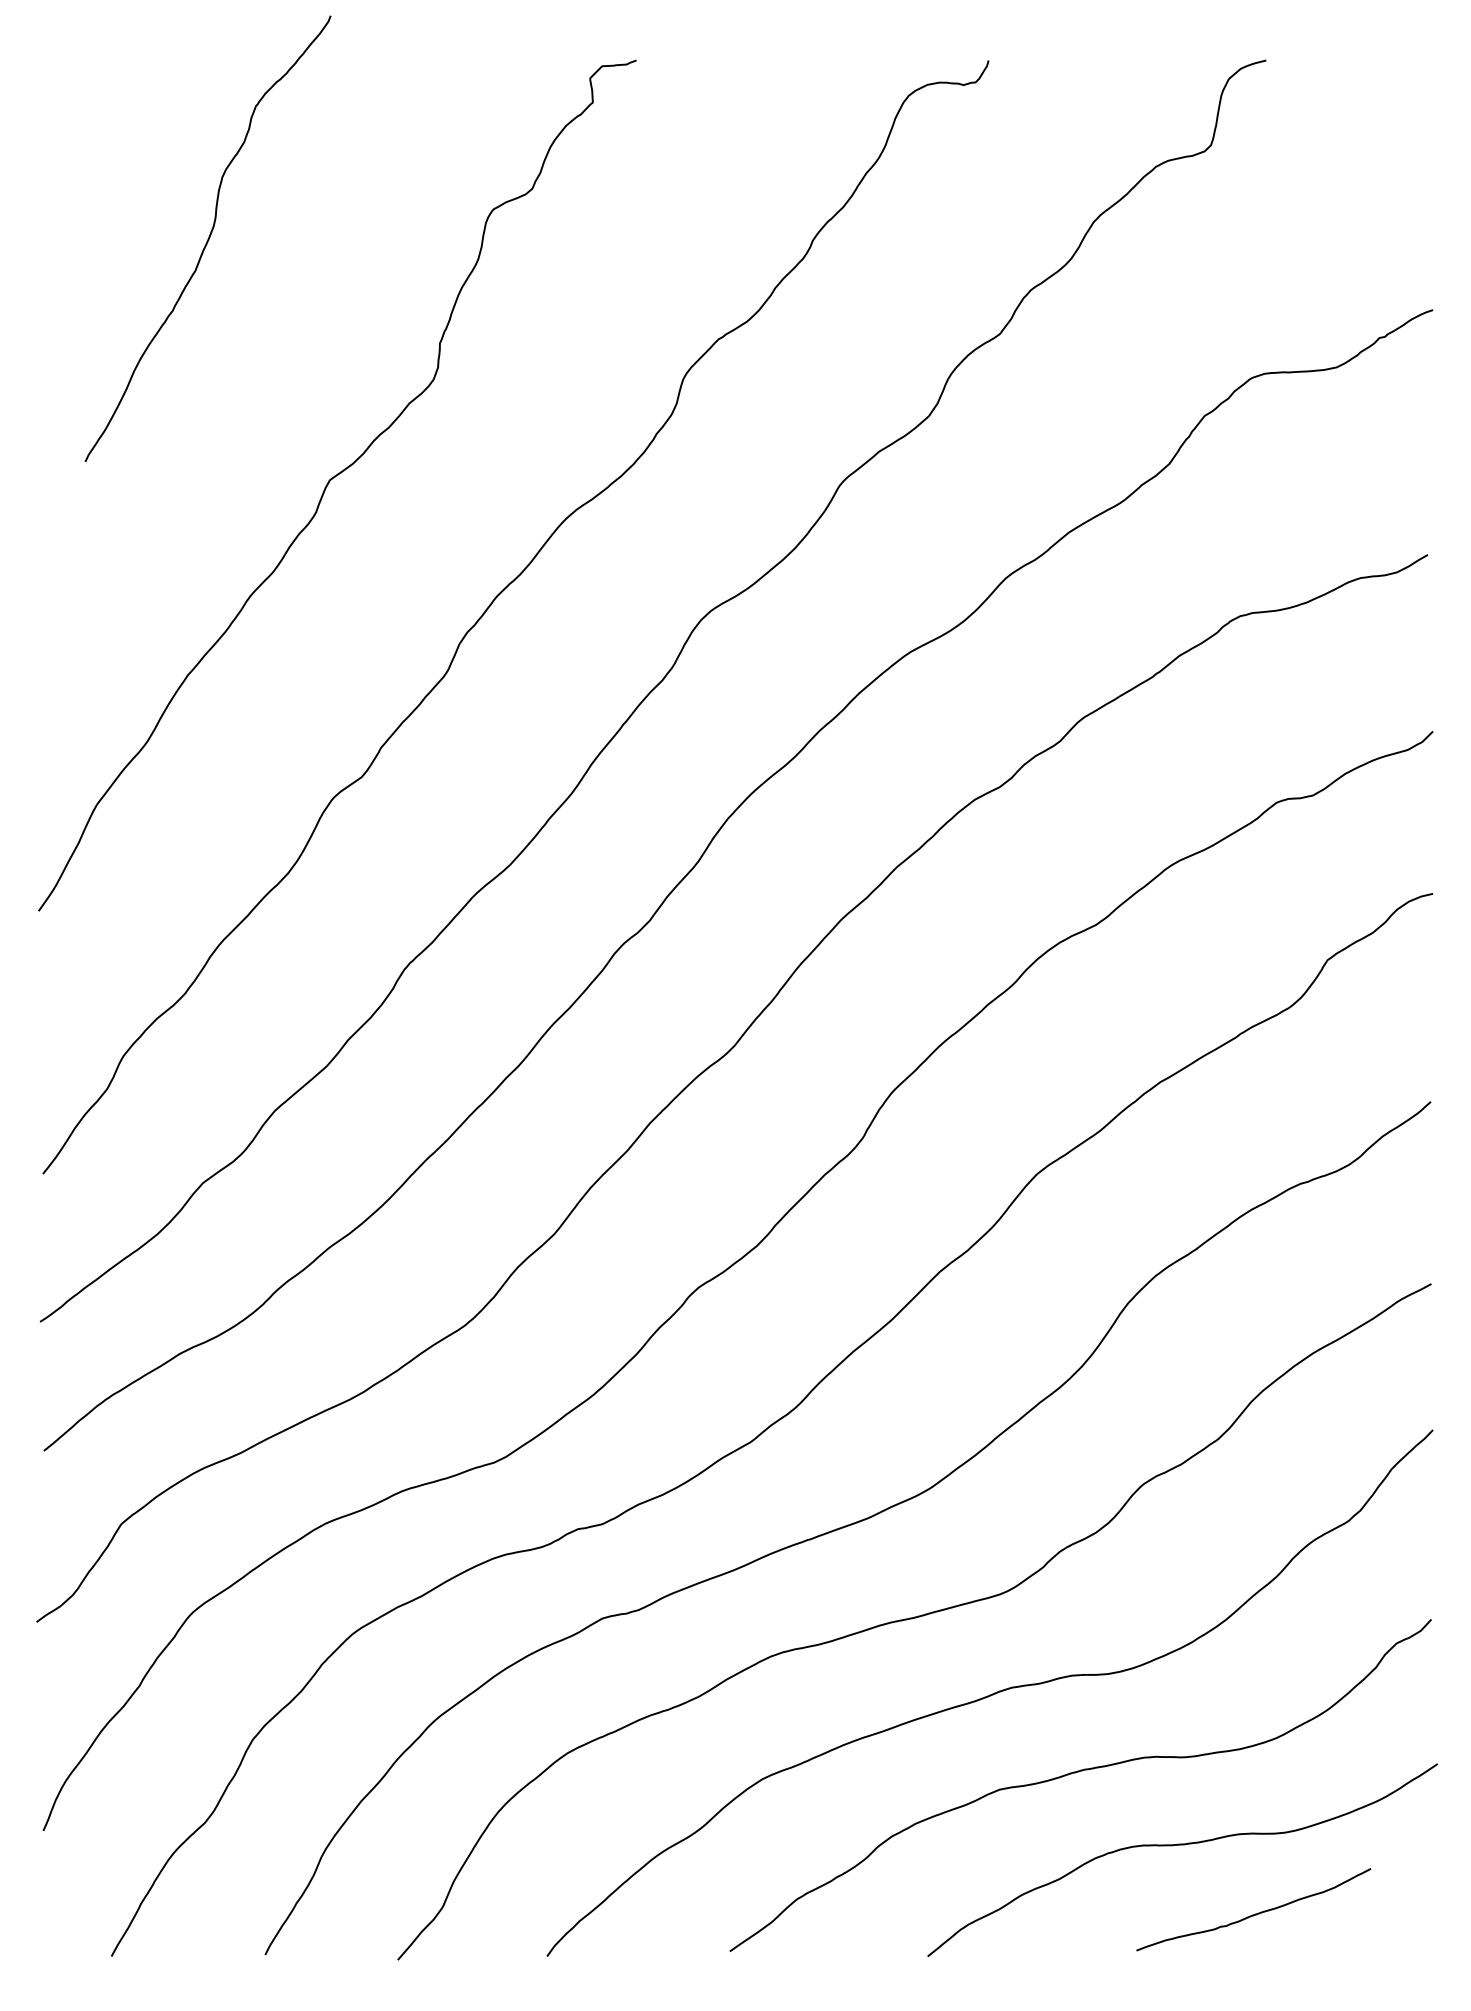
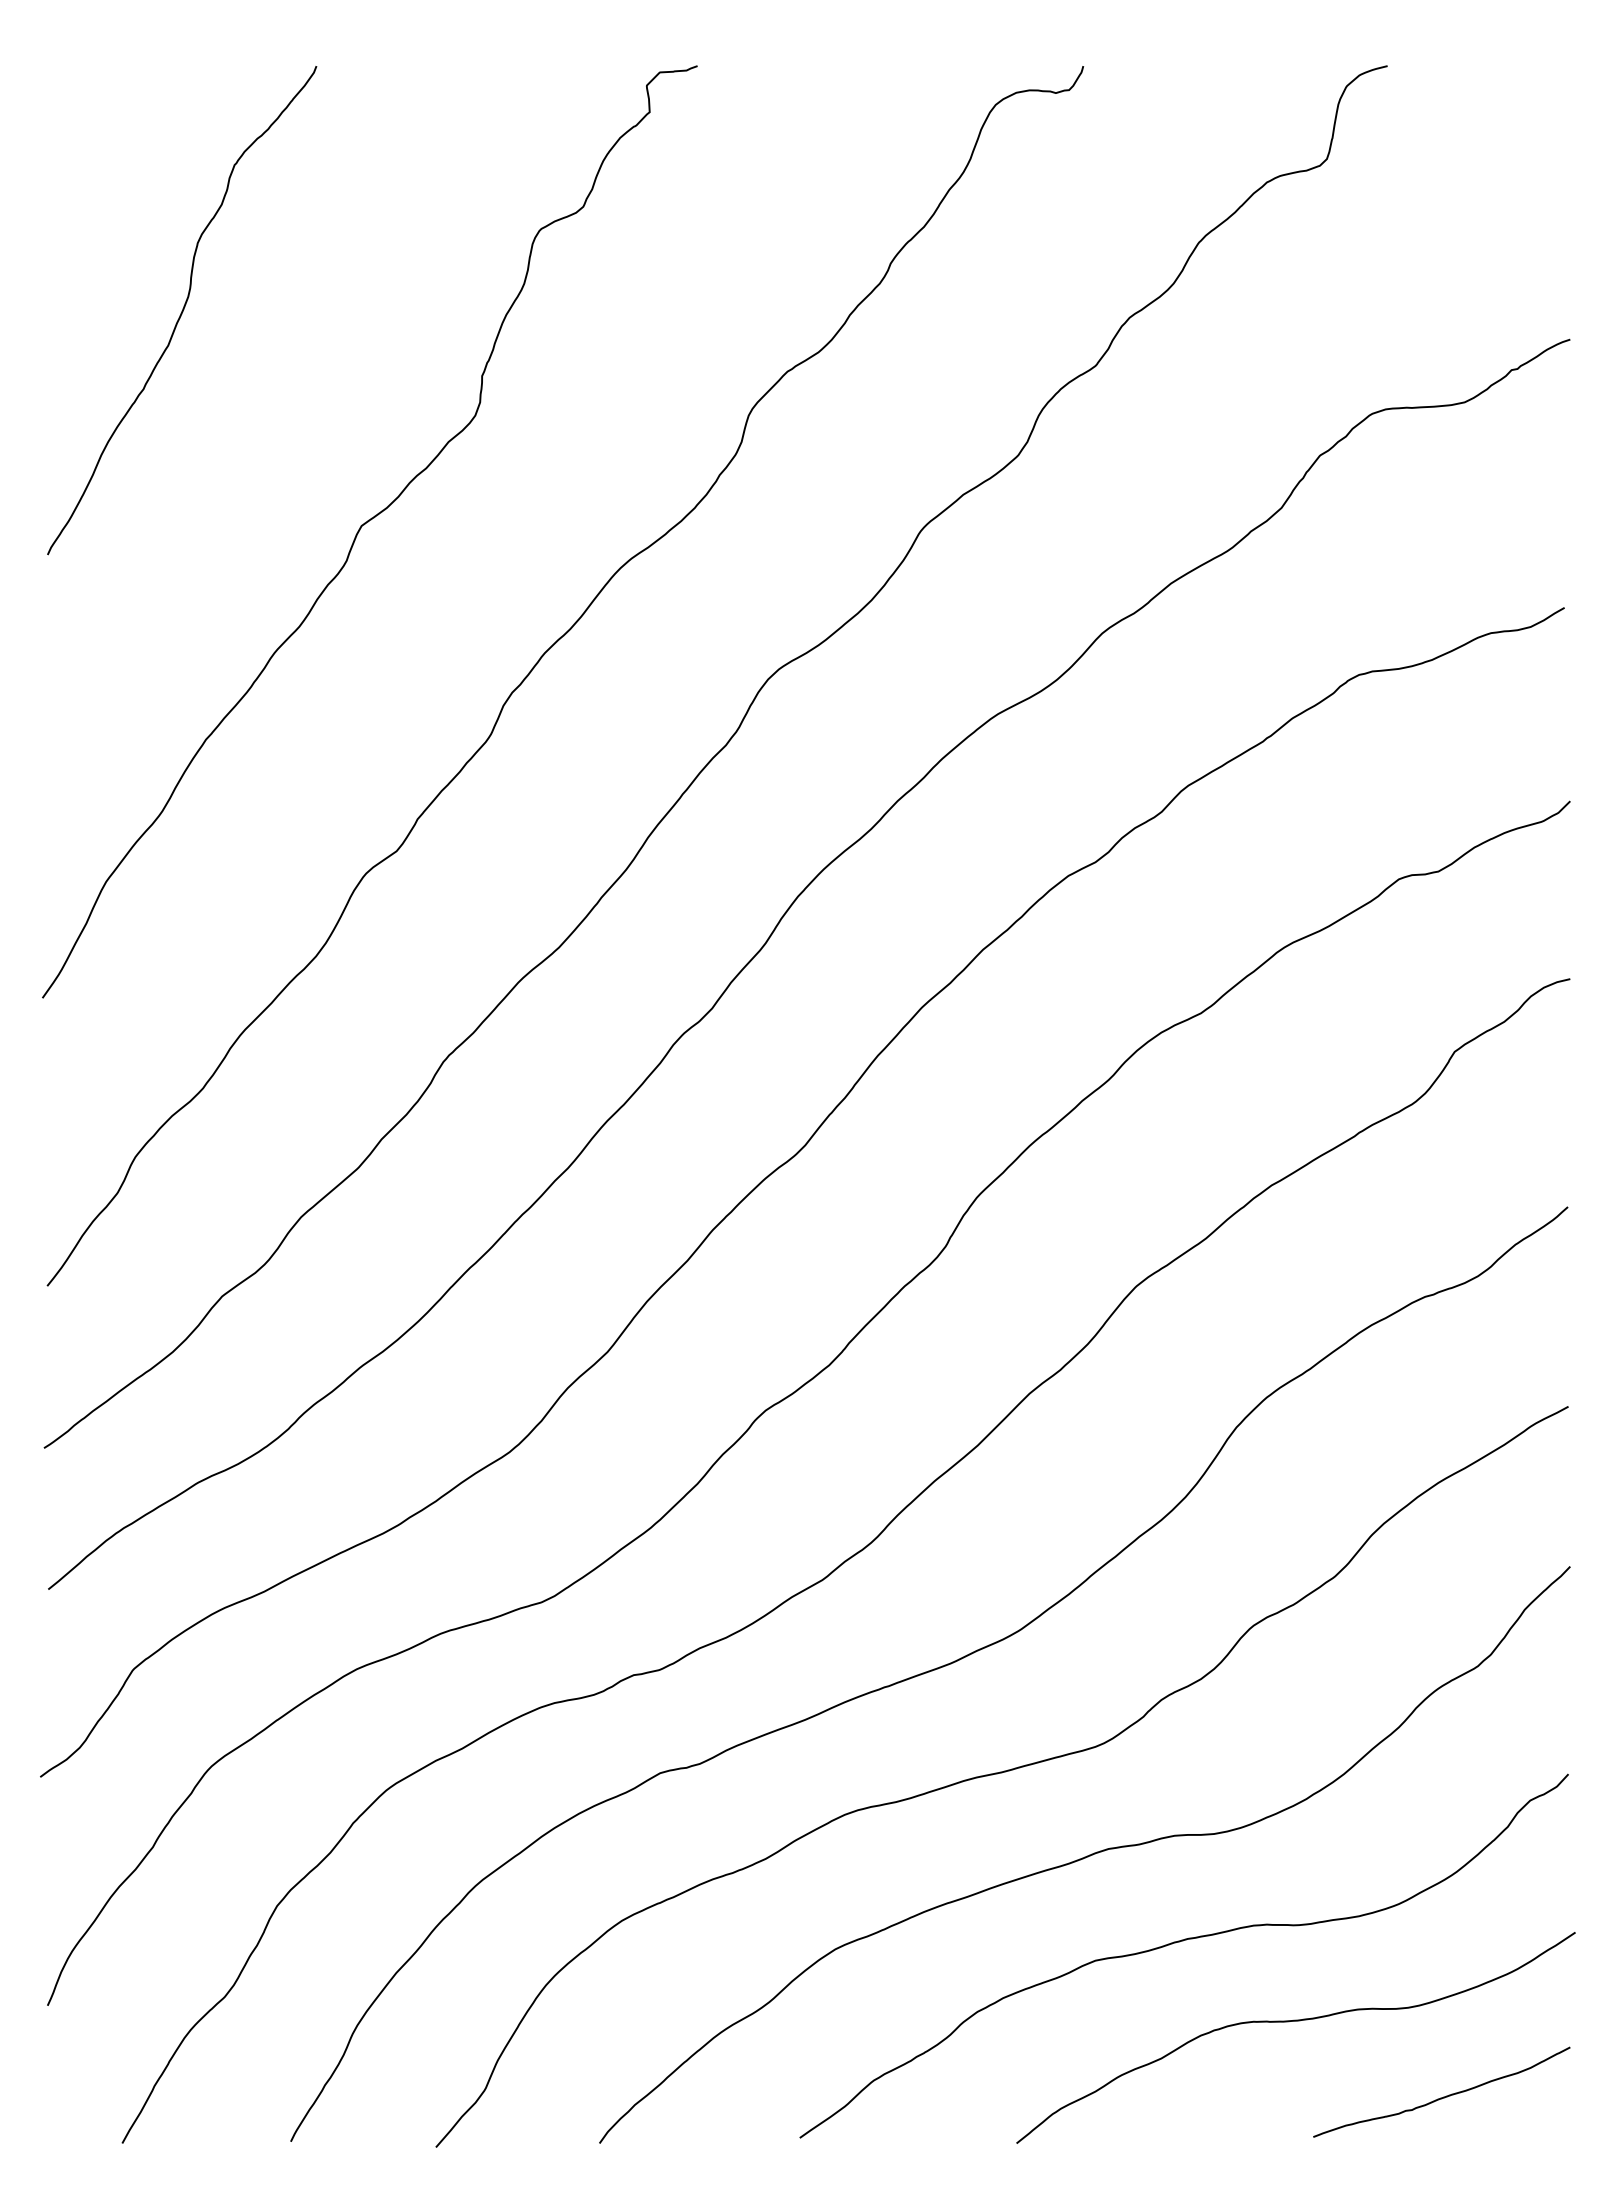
curve: (208, 238) -> (182, 310), moved
curve: (1255, 1913) -> (1443, 2096), moved

